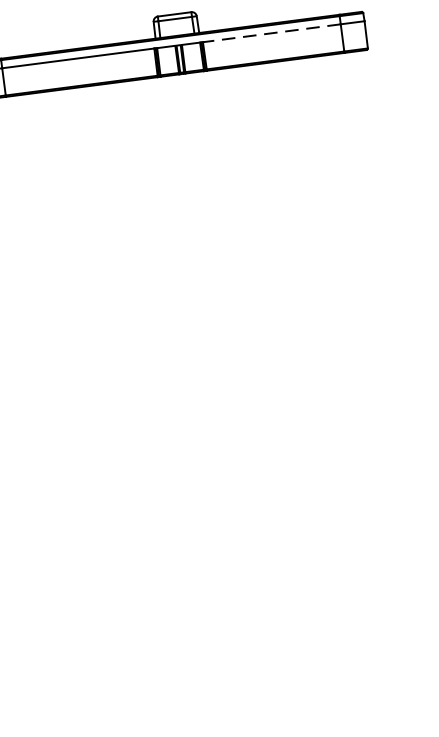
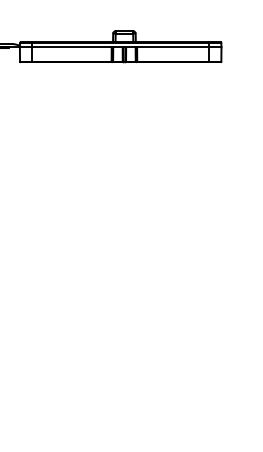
line: (272, 33) -> (173, 47), dashed -> solid

